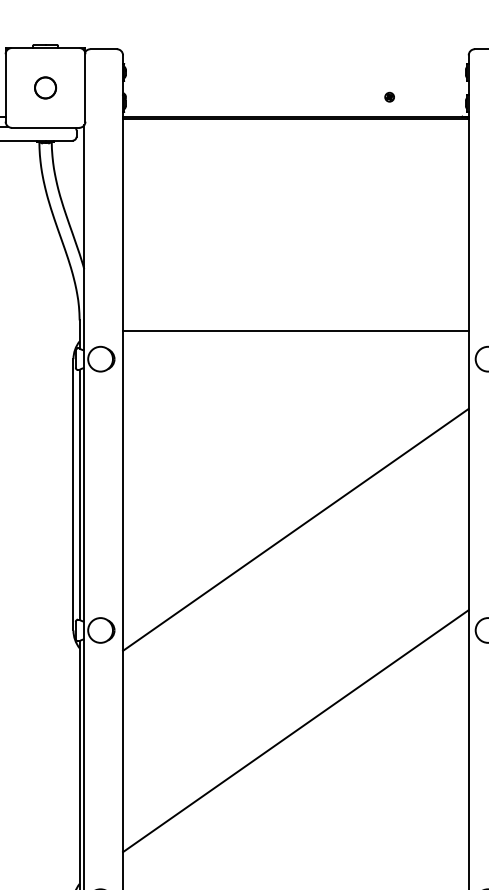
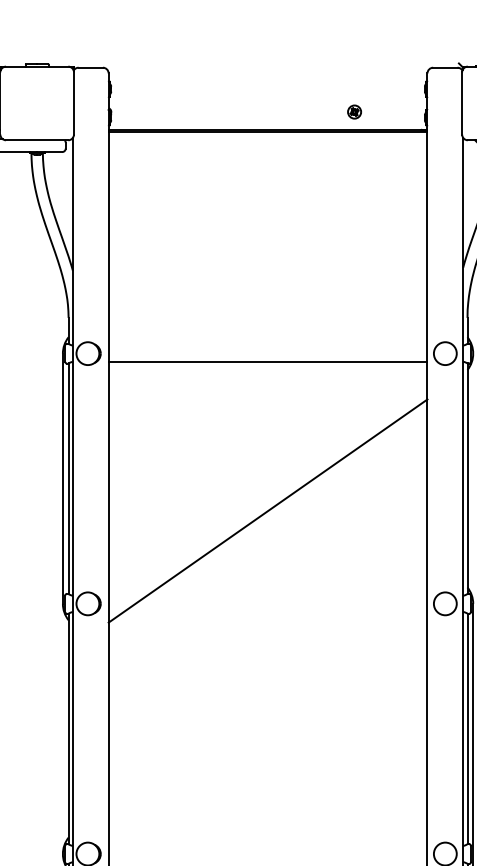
part: (44, 87) -> (36, 103), removed
part: (389, 96) -> (354, 111), size x1.6
line: (295, 330) -> (267, 362), moved
line: (295, 730) -> (267, 696), removed

